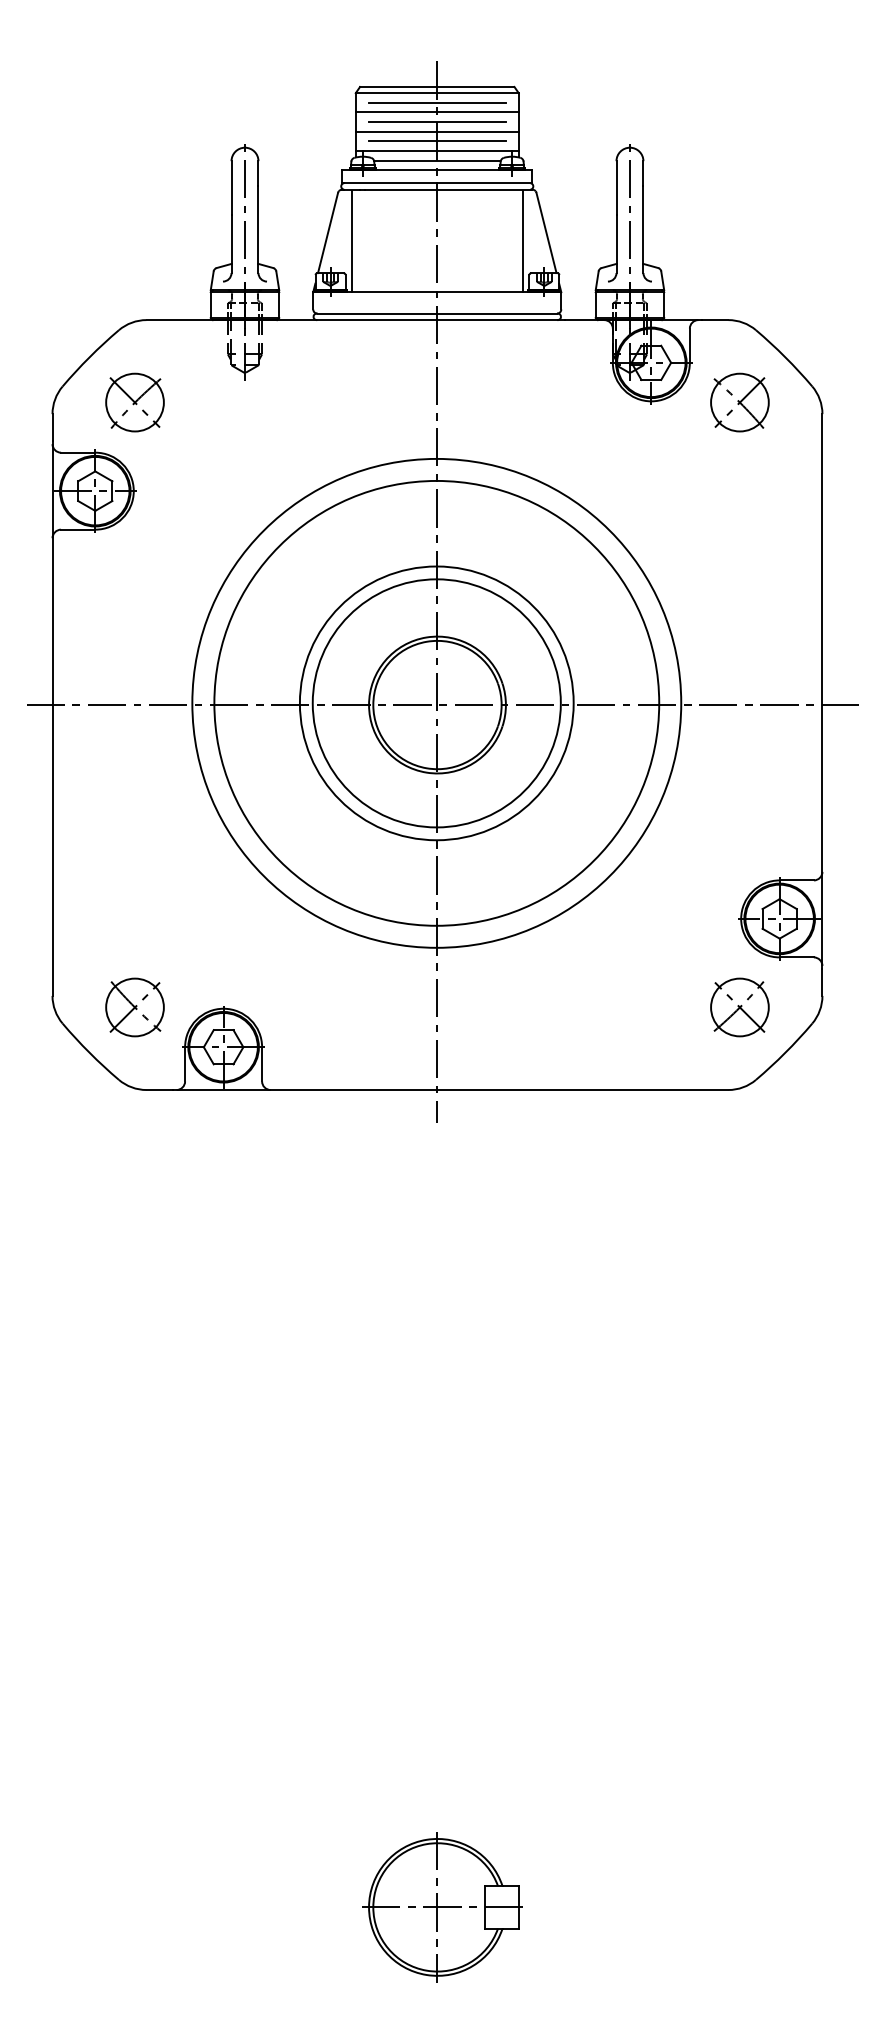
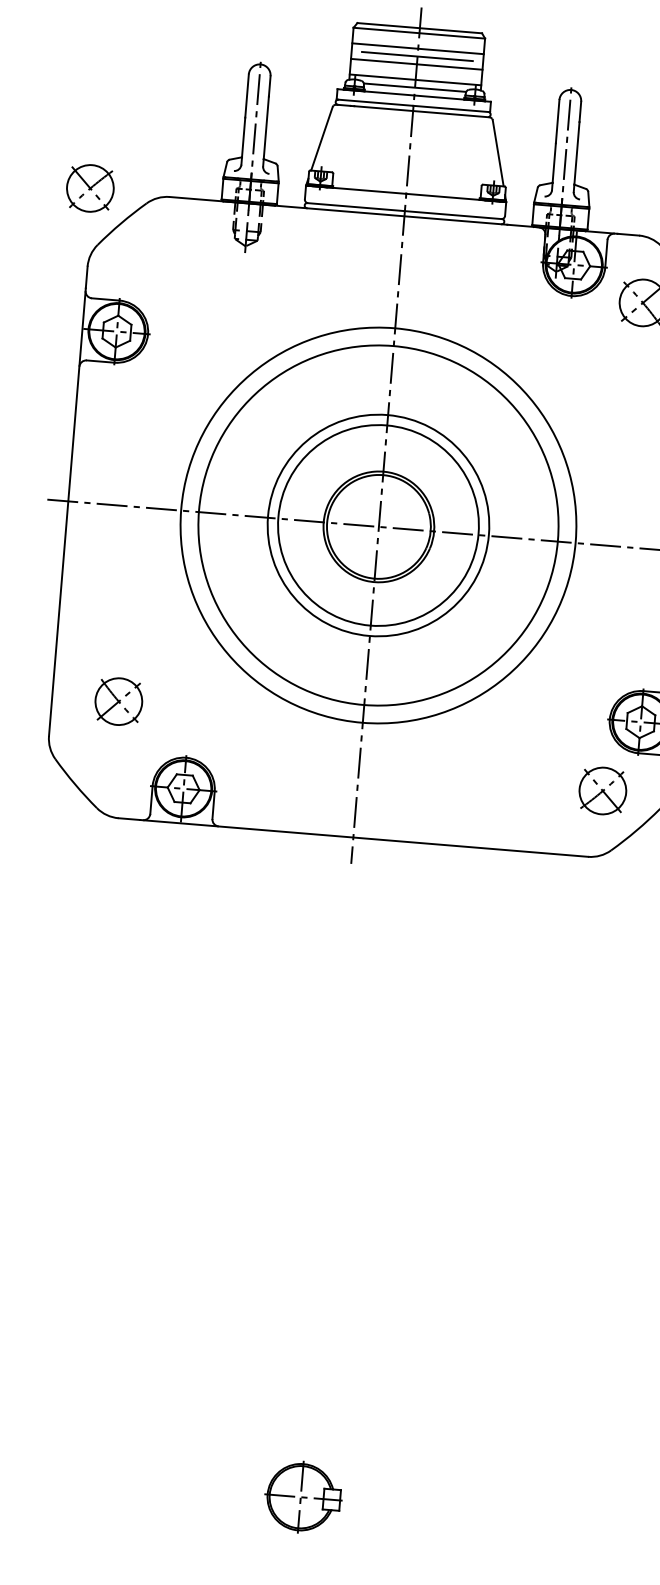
line: (436, 102) -> (418, 40), removed
line: (436, 141) -> (415, 72), removed
line: (351, 241) -> (340, 147), removed
line: (522, 241) -> (478, 158), removed
part: (134, 402) -> (89, 188), moved
part: (134, 1007) -> (118, 701), moved
part: (442, 1907) -> (303, 1497), size x0.6

